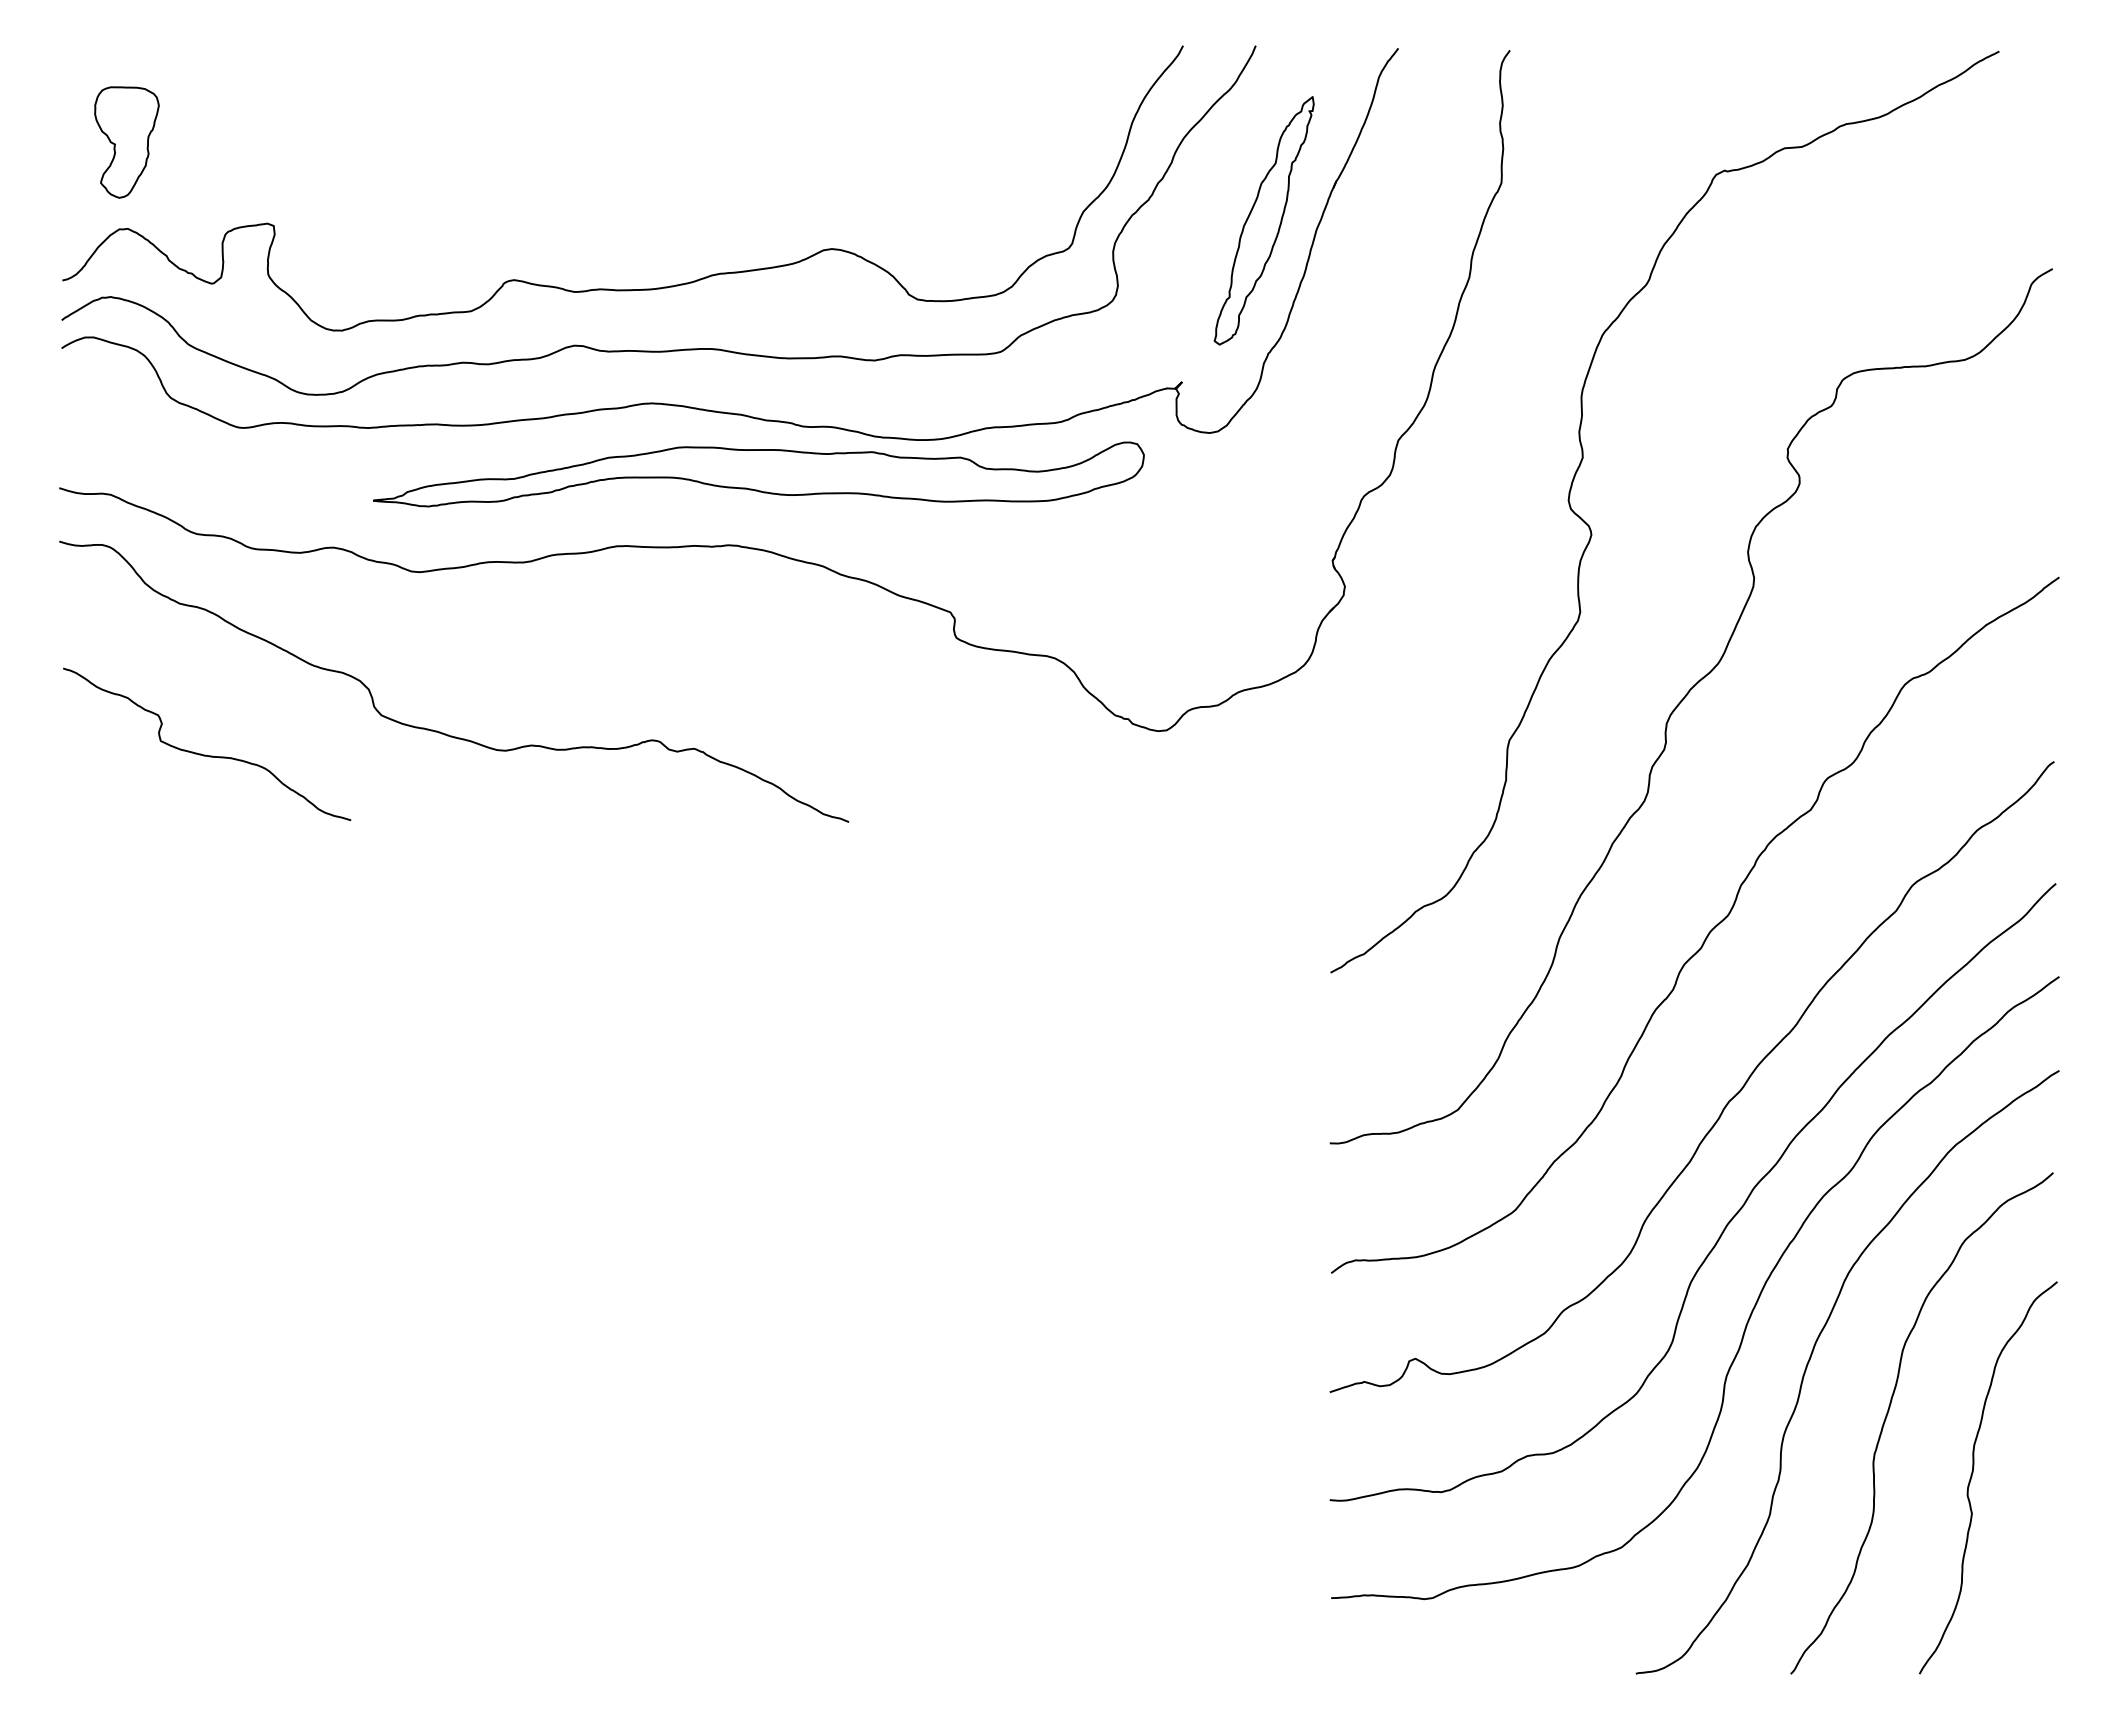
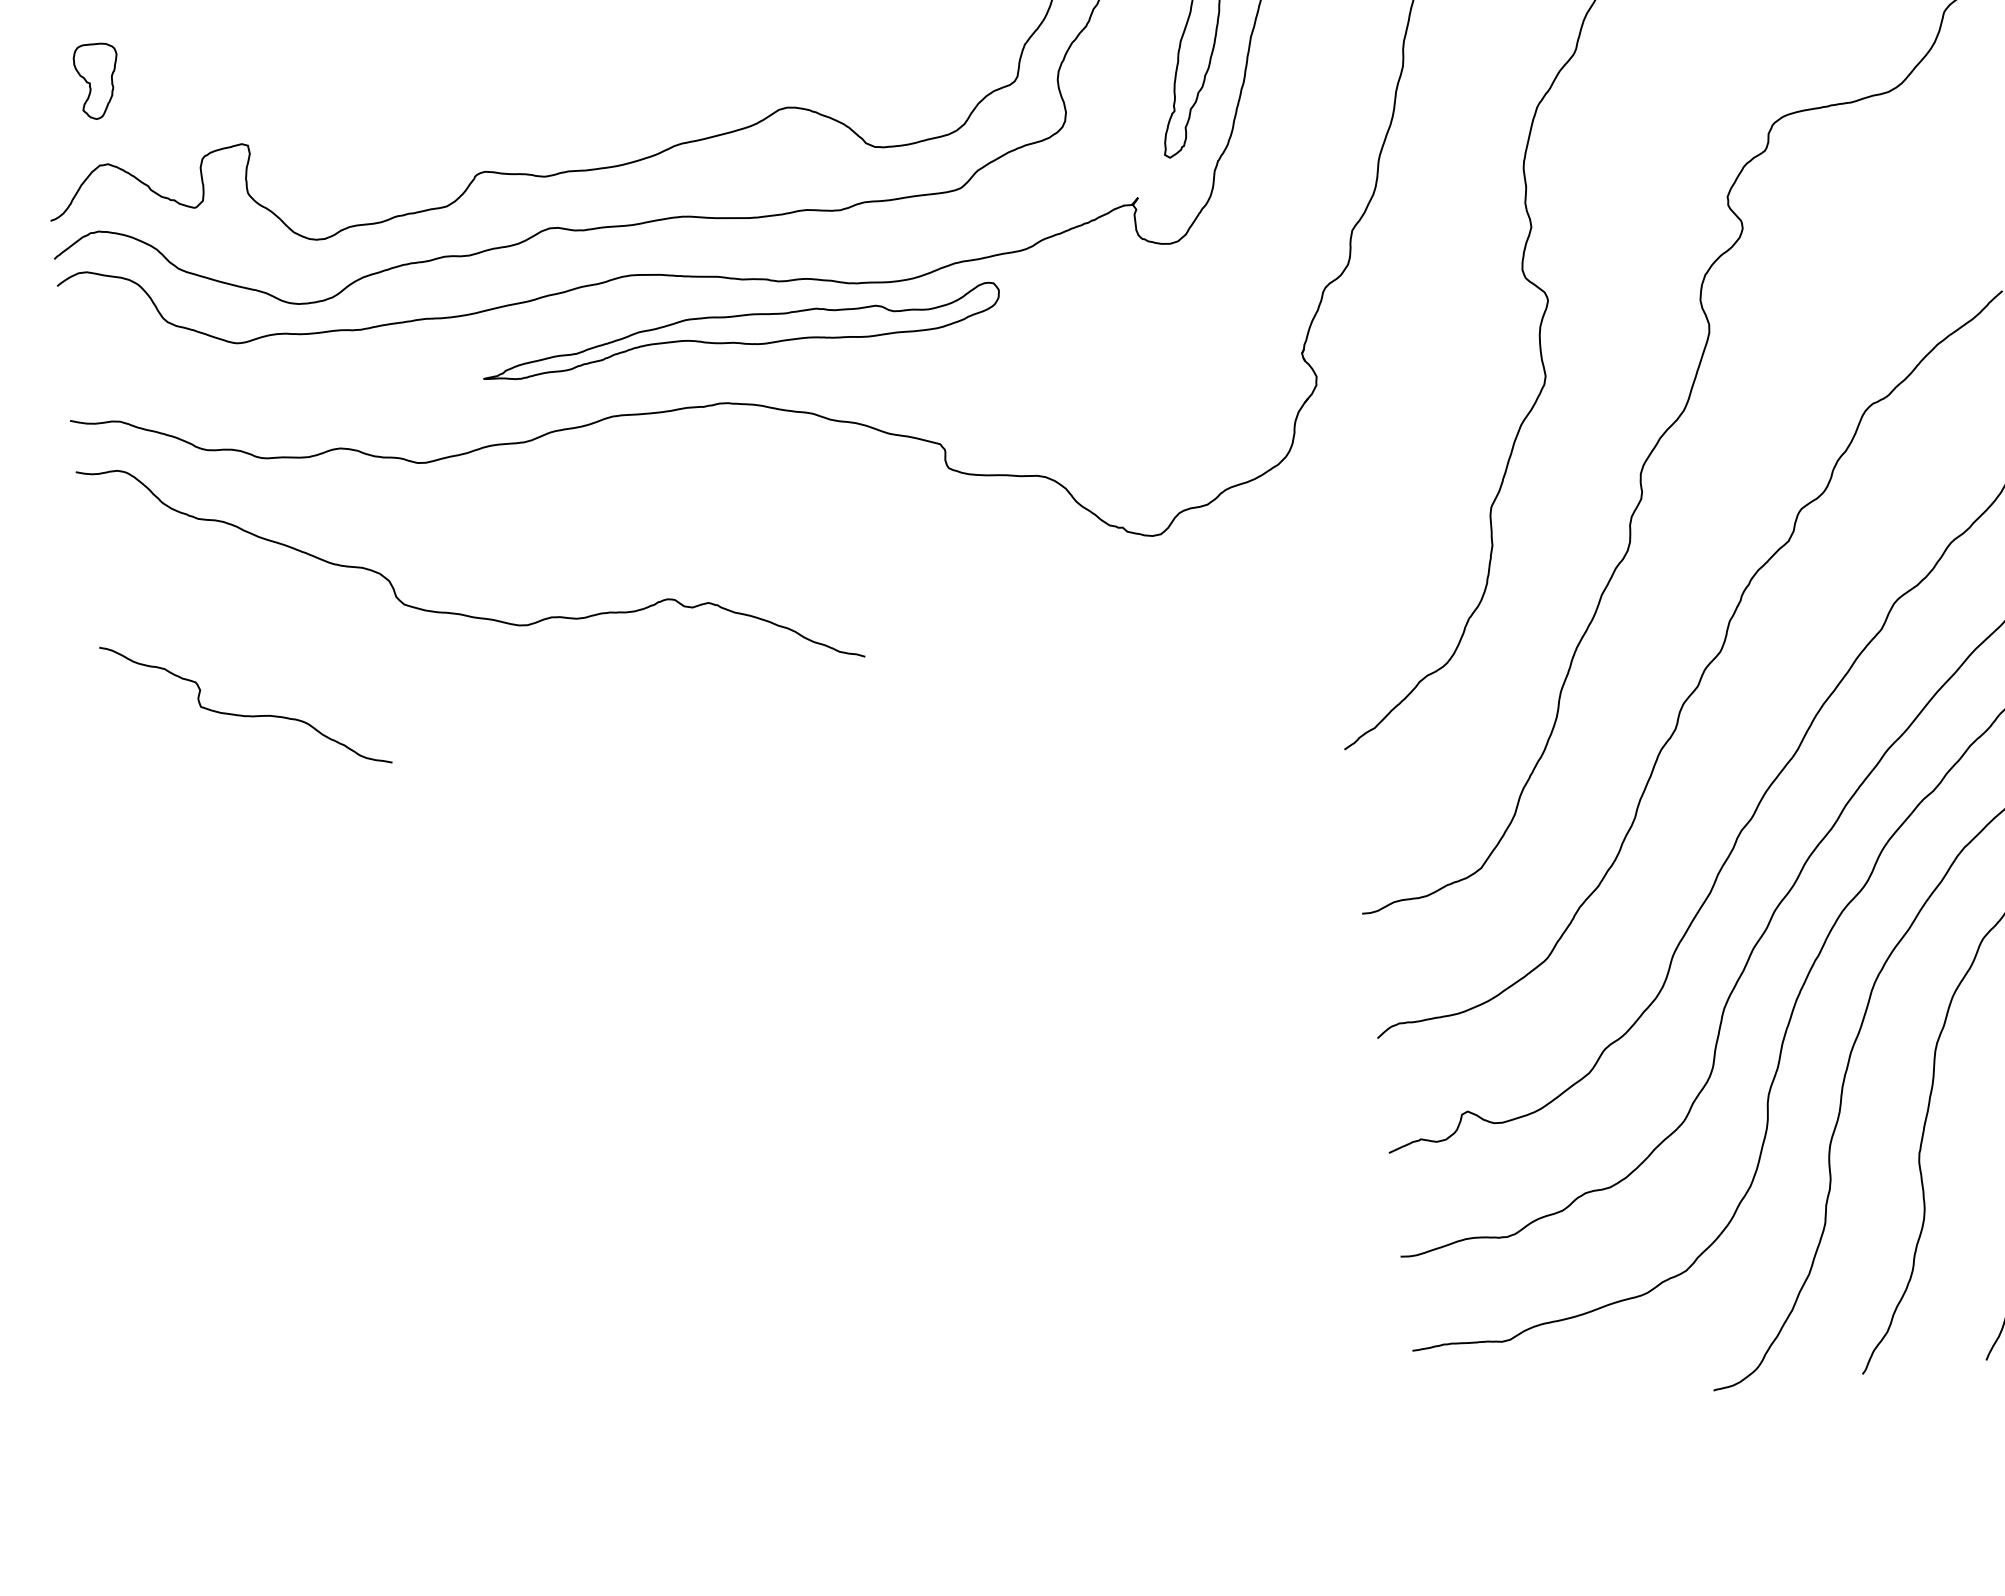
part: (126, 142) -> (97, 81), size x0.7
part: (758, 474) -> (740, 332), size x0.7
curve: (205, 754) -> (245, 715), moved

